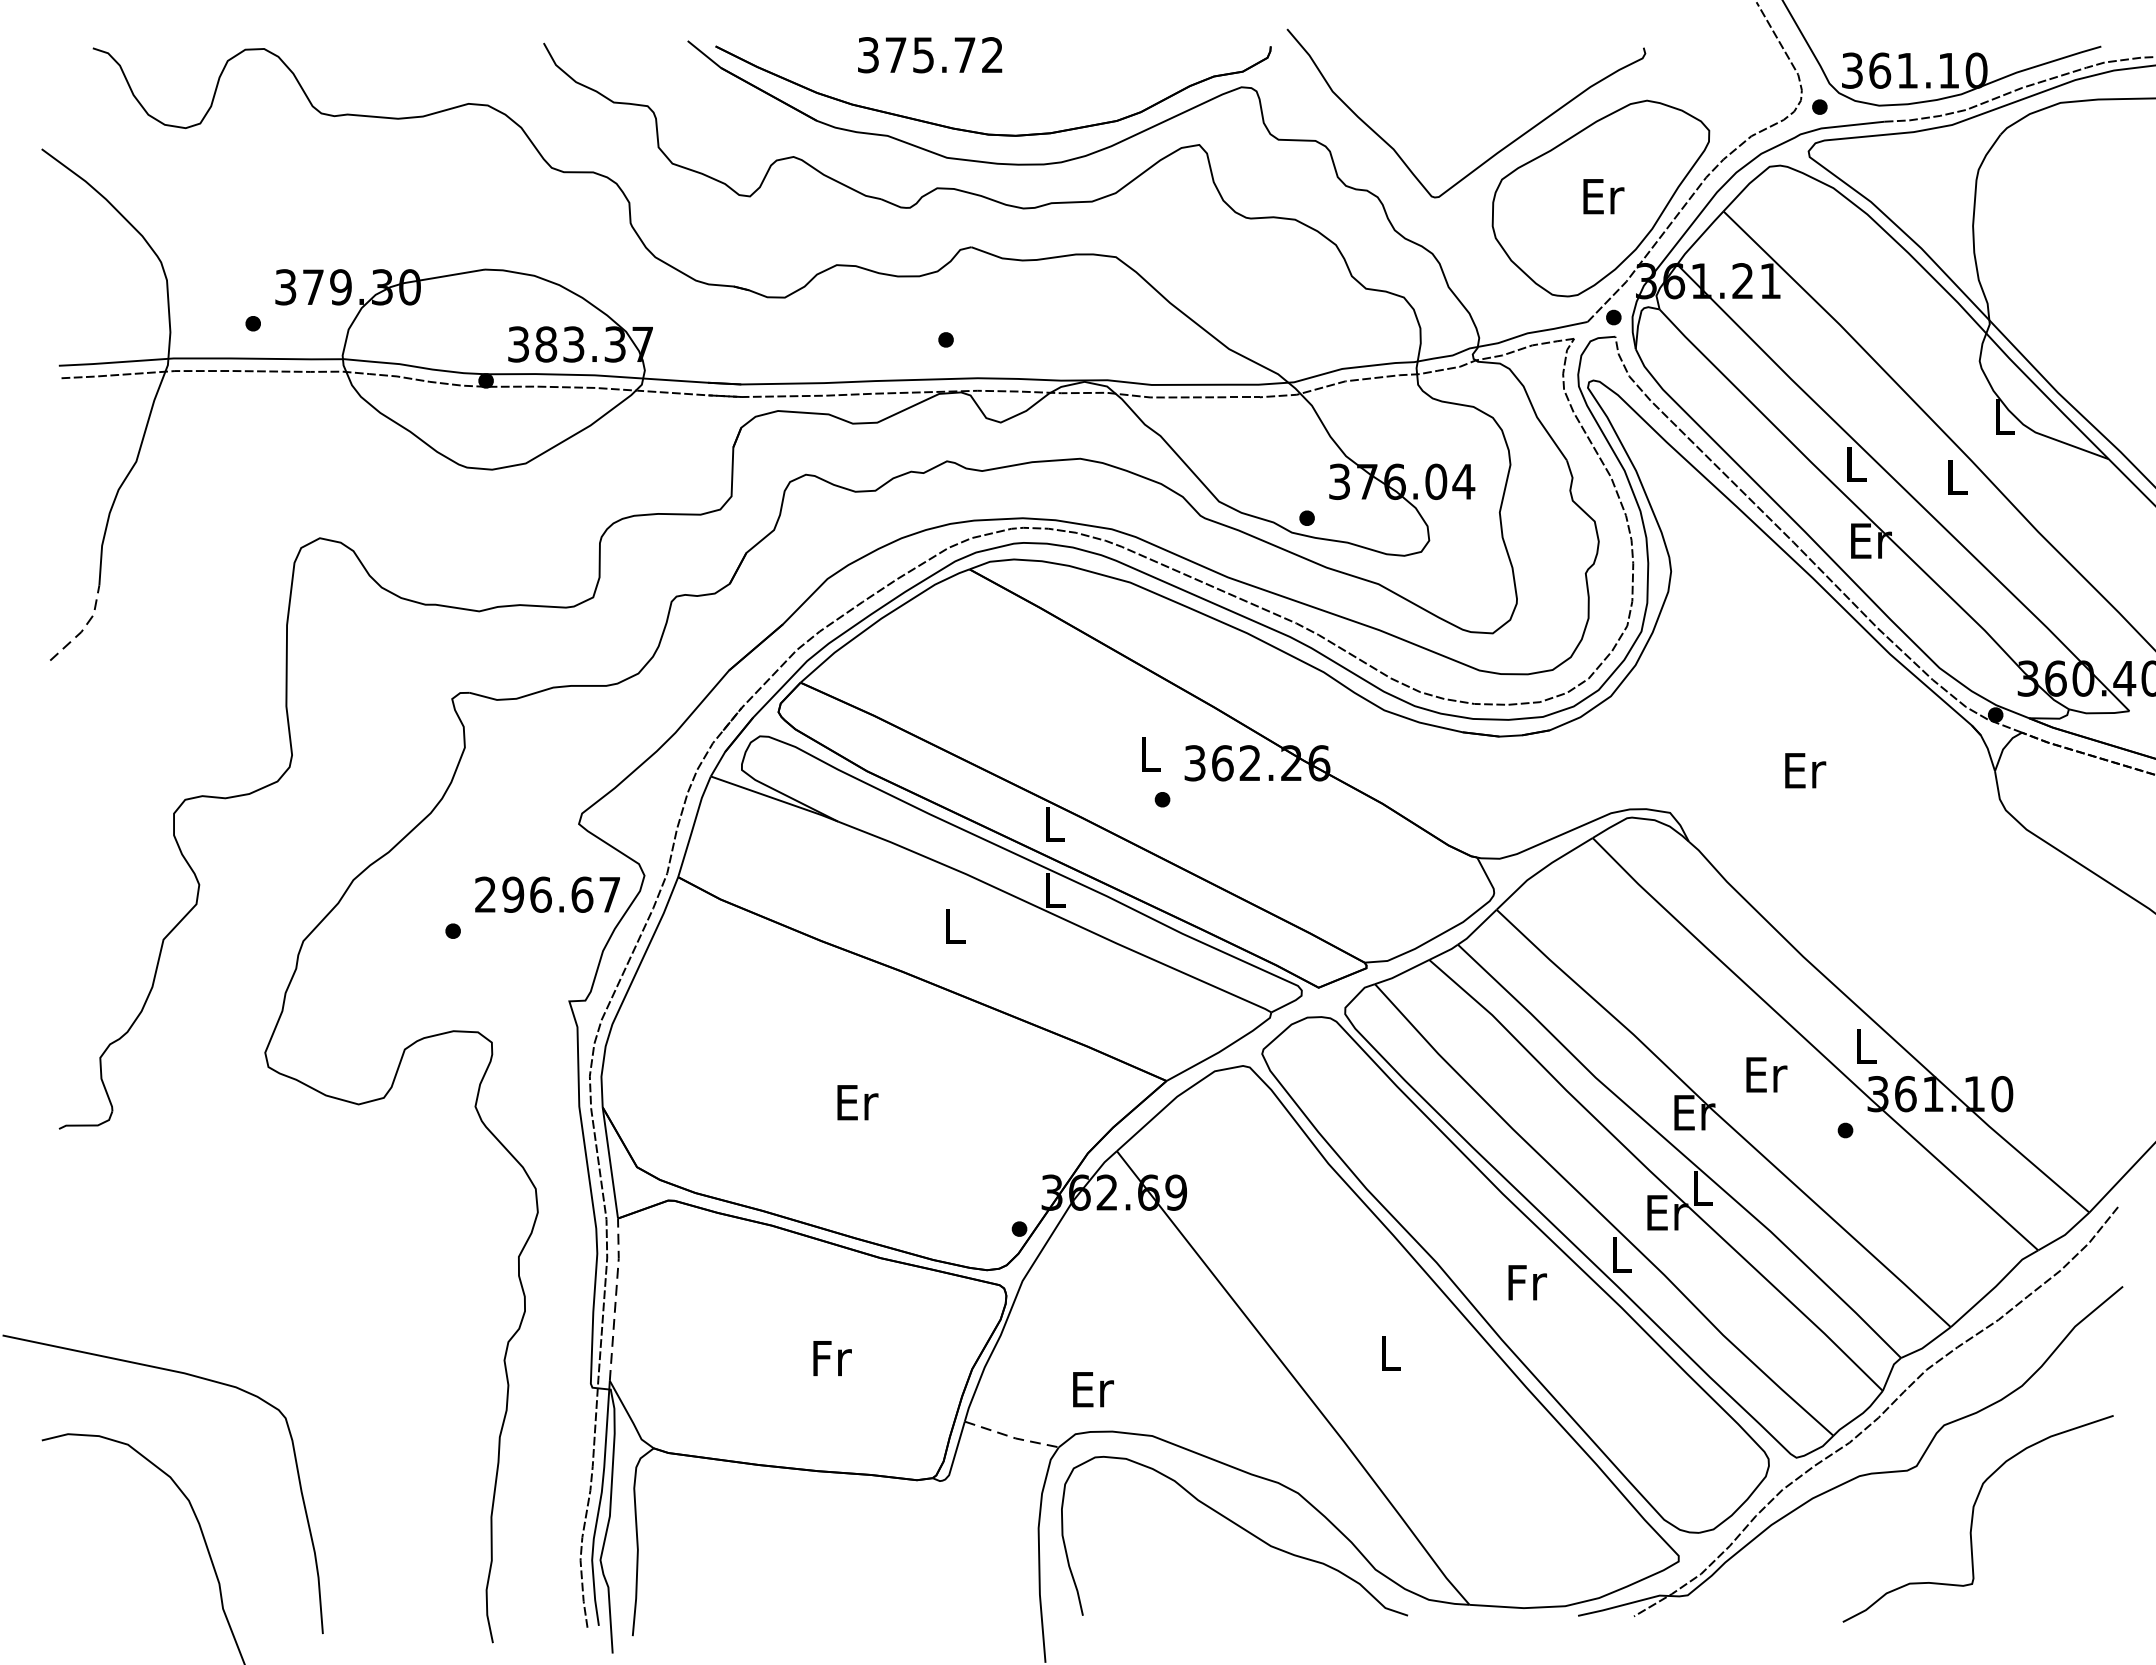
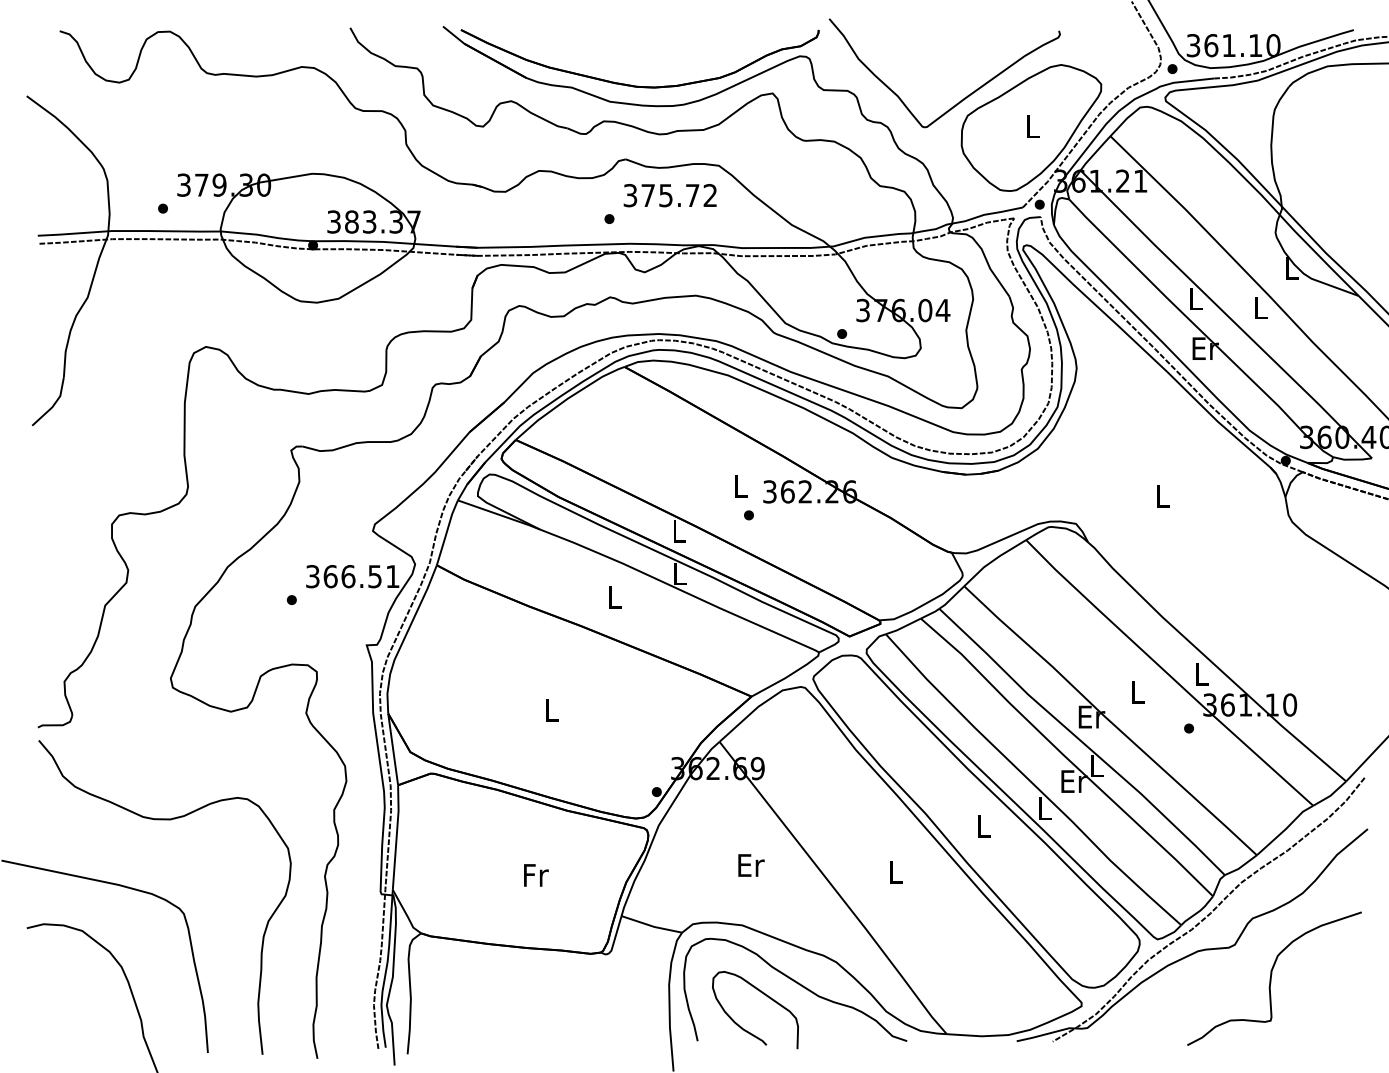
text: (929, 54) -> (669, 195), moved
text: (1604, 196) -> (1033, 126), Er -> L
line: (84, 627) -> (54, 404), dashed -> solid
text: (1805, 770) -> (1163, 496), Er -> L
text: (547, 894) -> (352, 576), 296.67 -> 366.51
text: (1767, 1074) -> (1138, 692), Er -> L
text: (857, 1102) -> (552, 710), Er -> L
curve: (255, 1273) -> (164, 820), added
text: (1528, 1282) -> (984, 826), Fr -> L
line: (615, 1298) -> (396, 836), dashed -> solid
text: (1093, 1389) -> (751, 865), moved
line: (1012, 1437) -> (652, 926), dashed -> solid
curve: (1186, 1544) -> (764, 995), added

